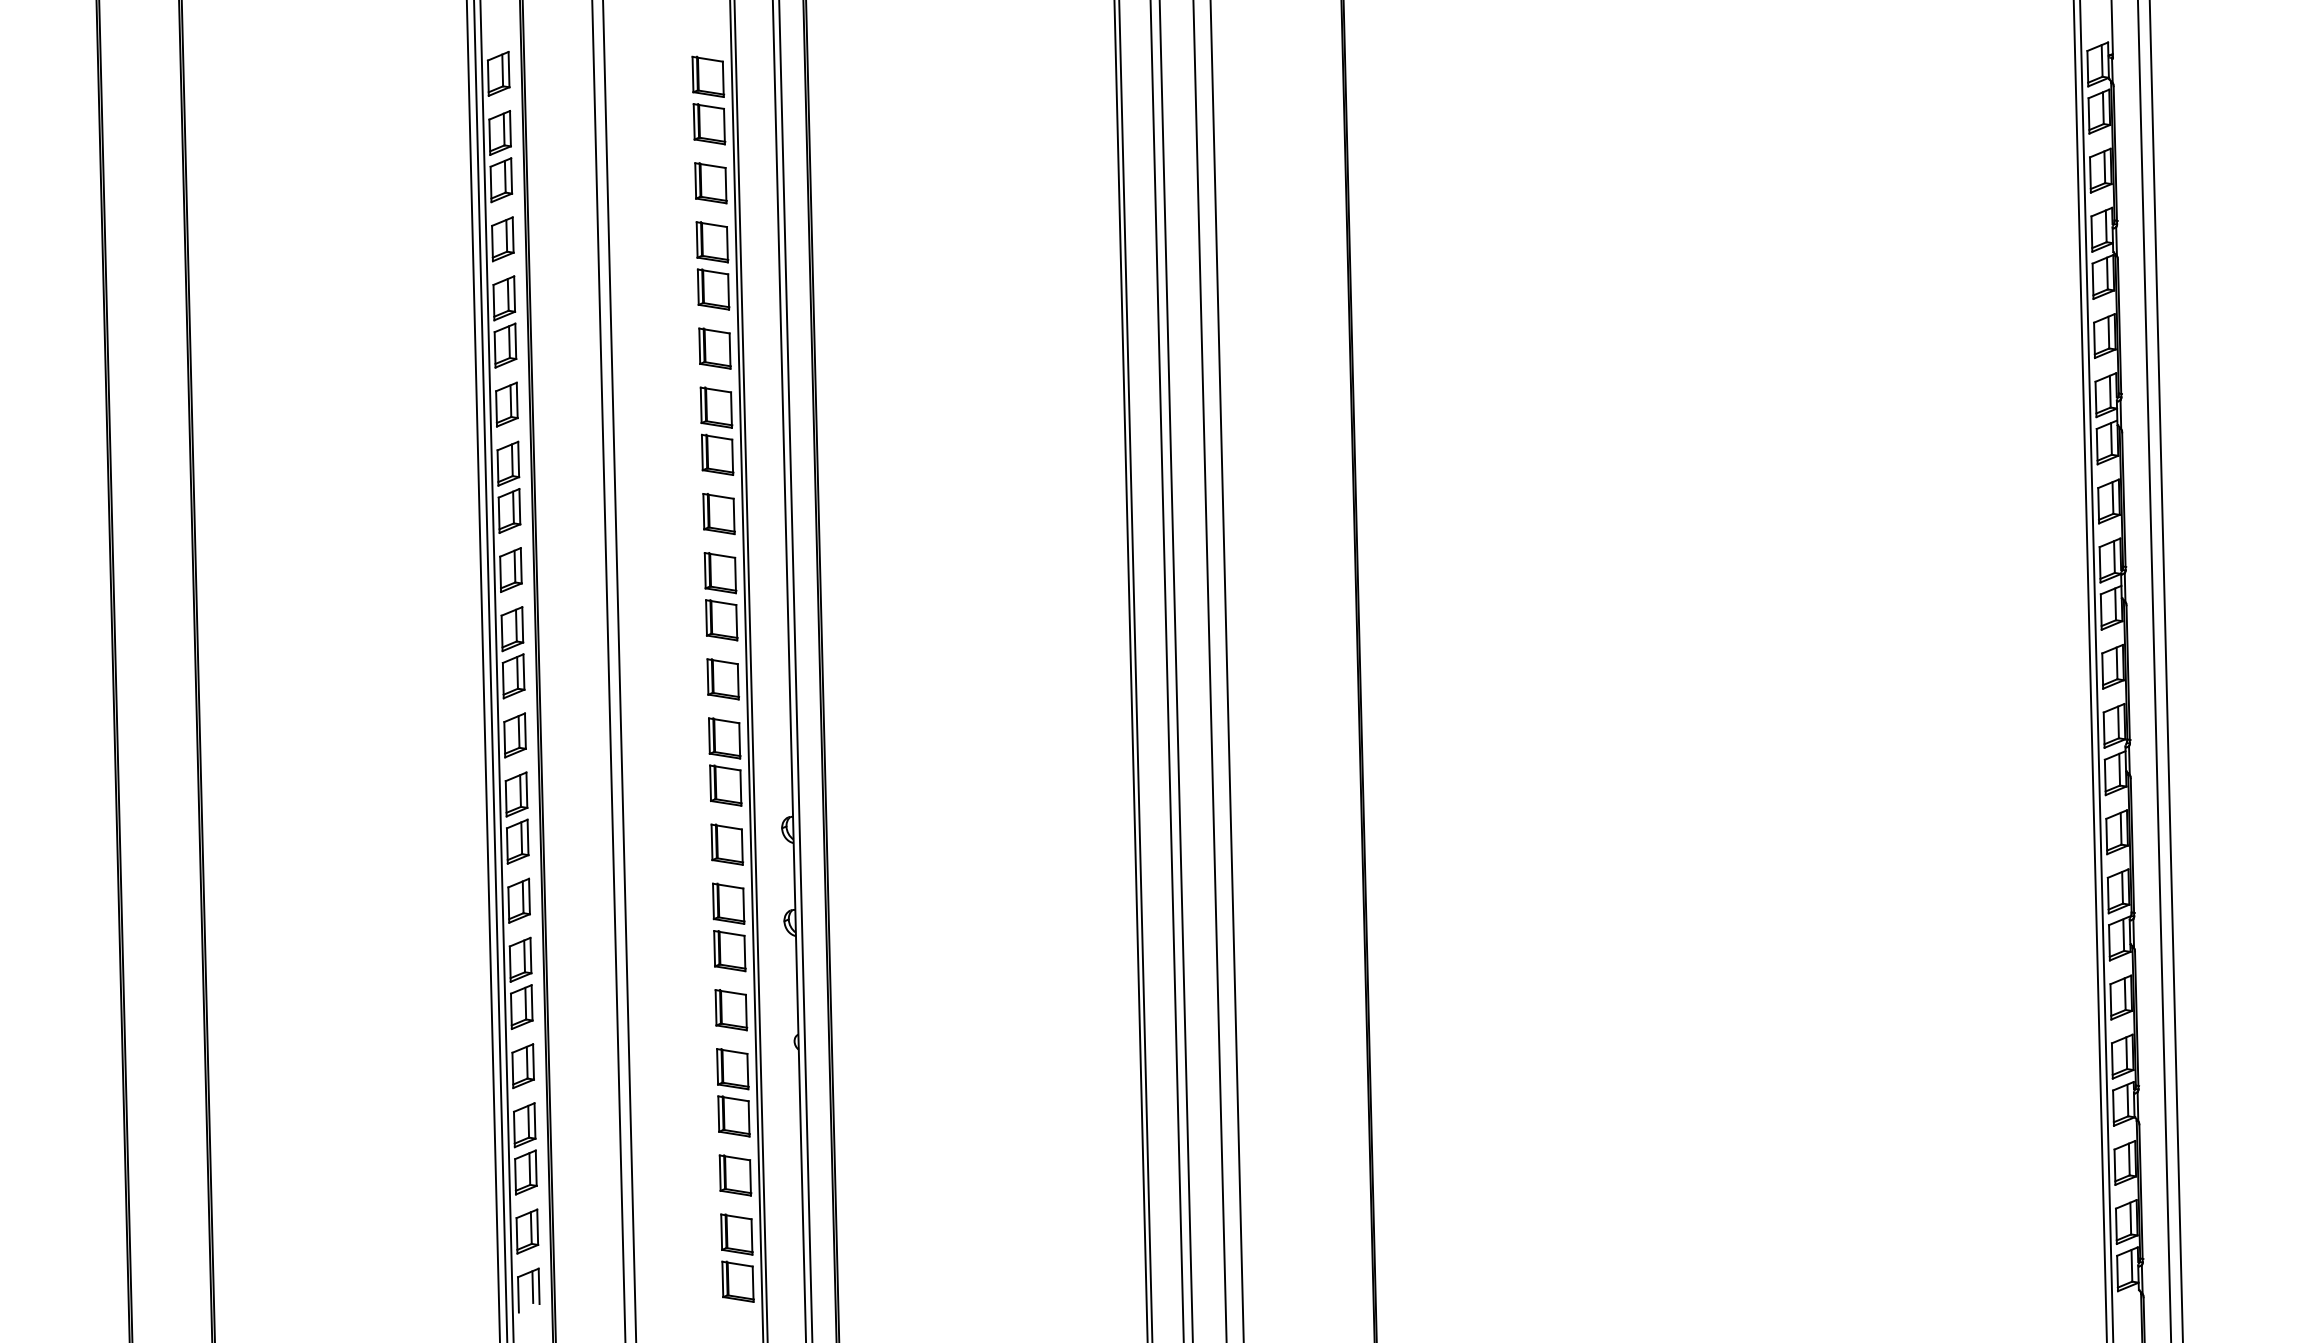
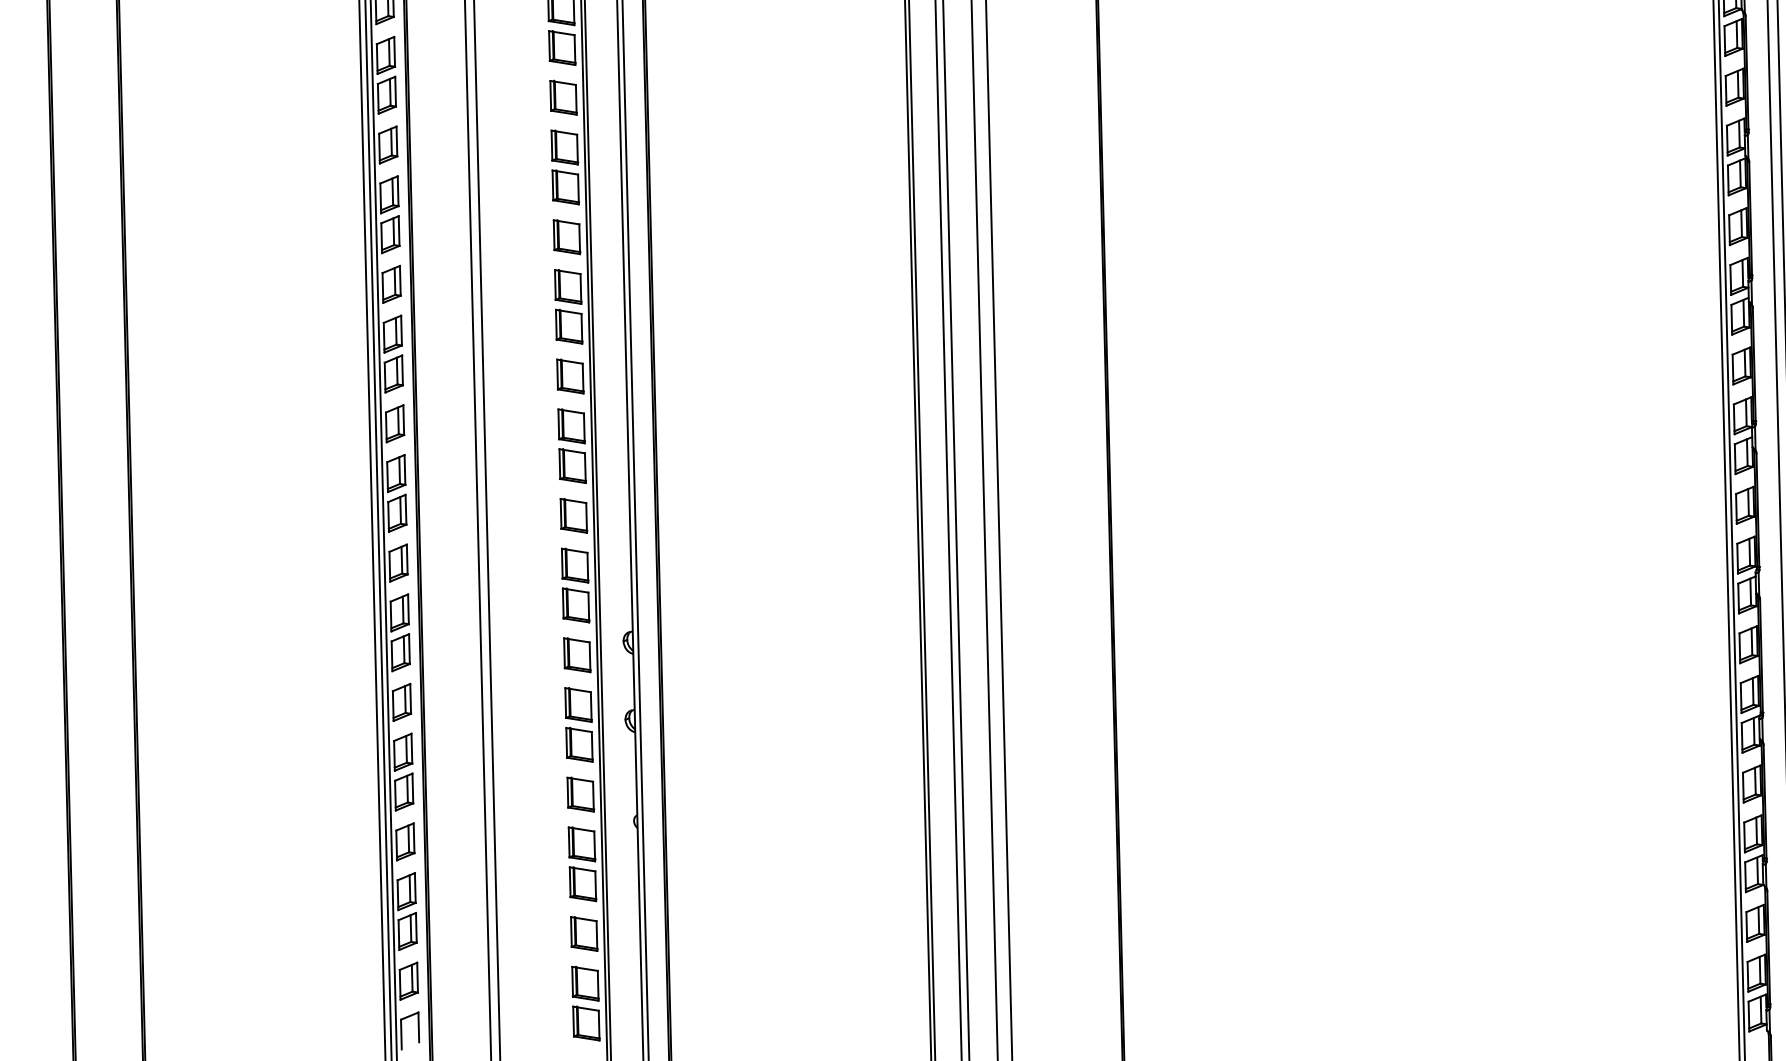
line: (532, 1286) -> (413, 1027), removed

